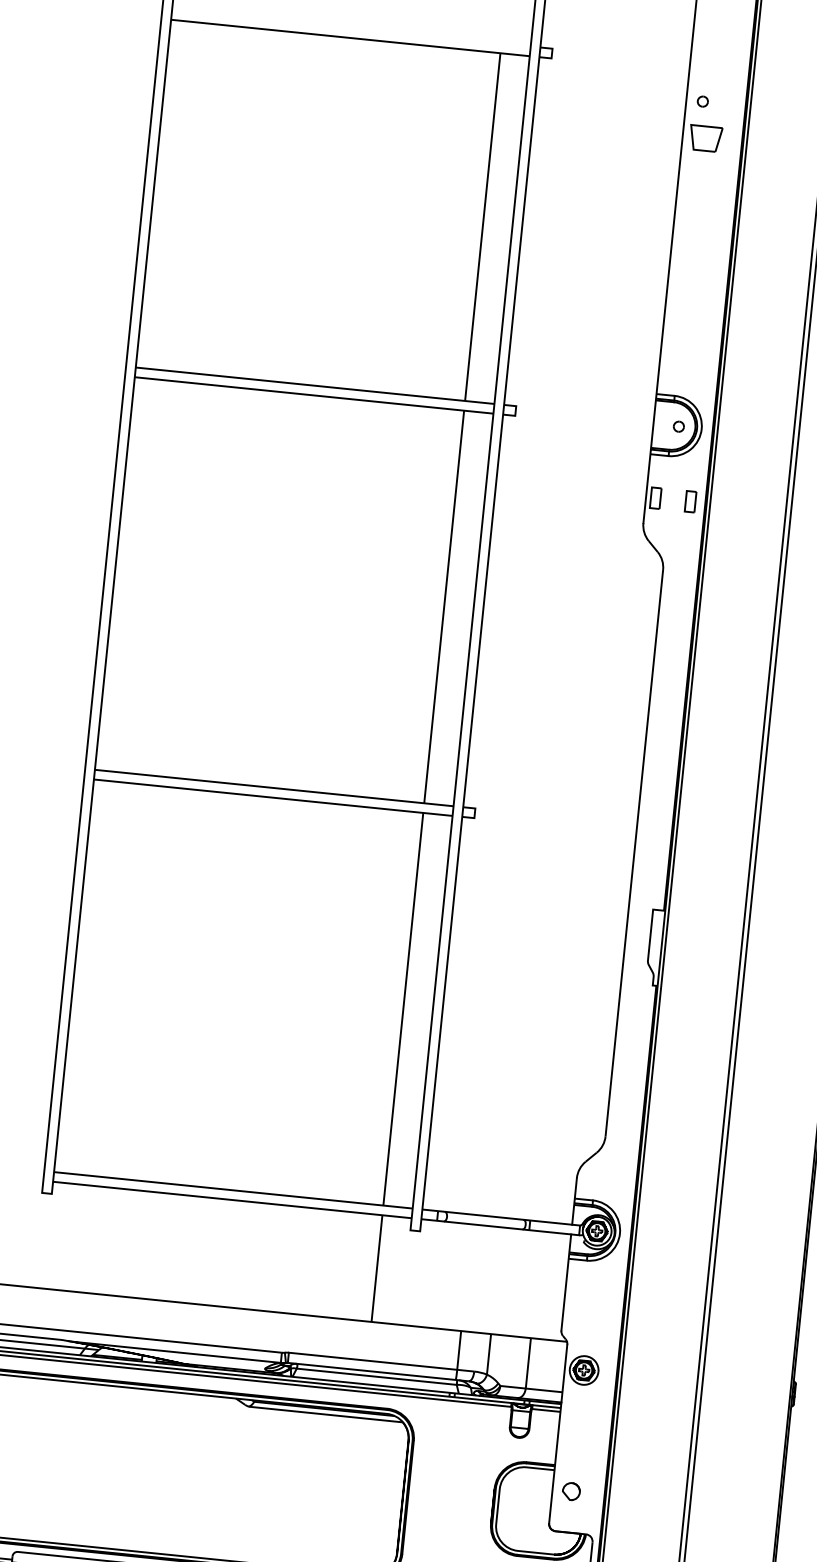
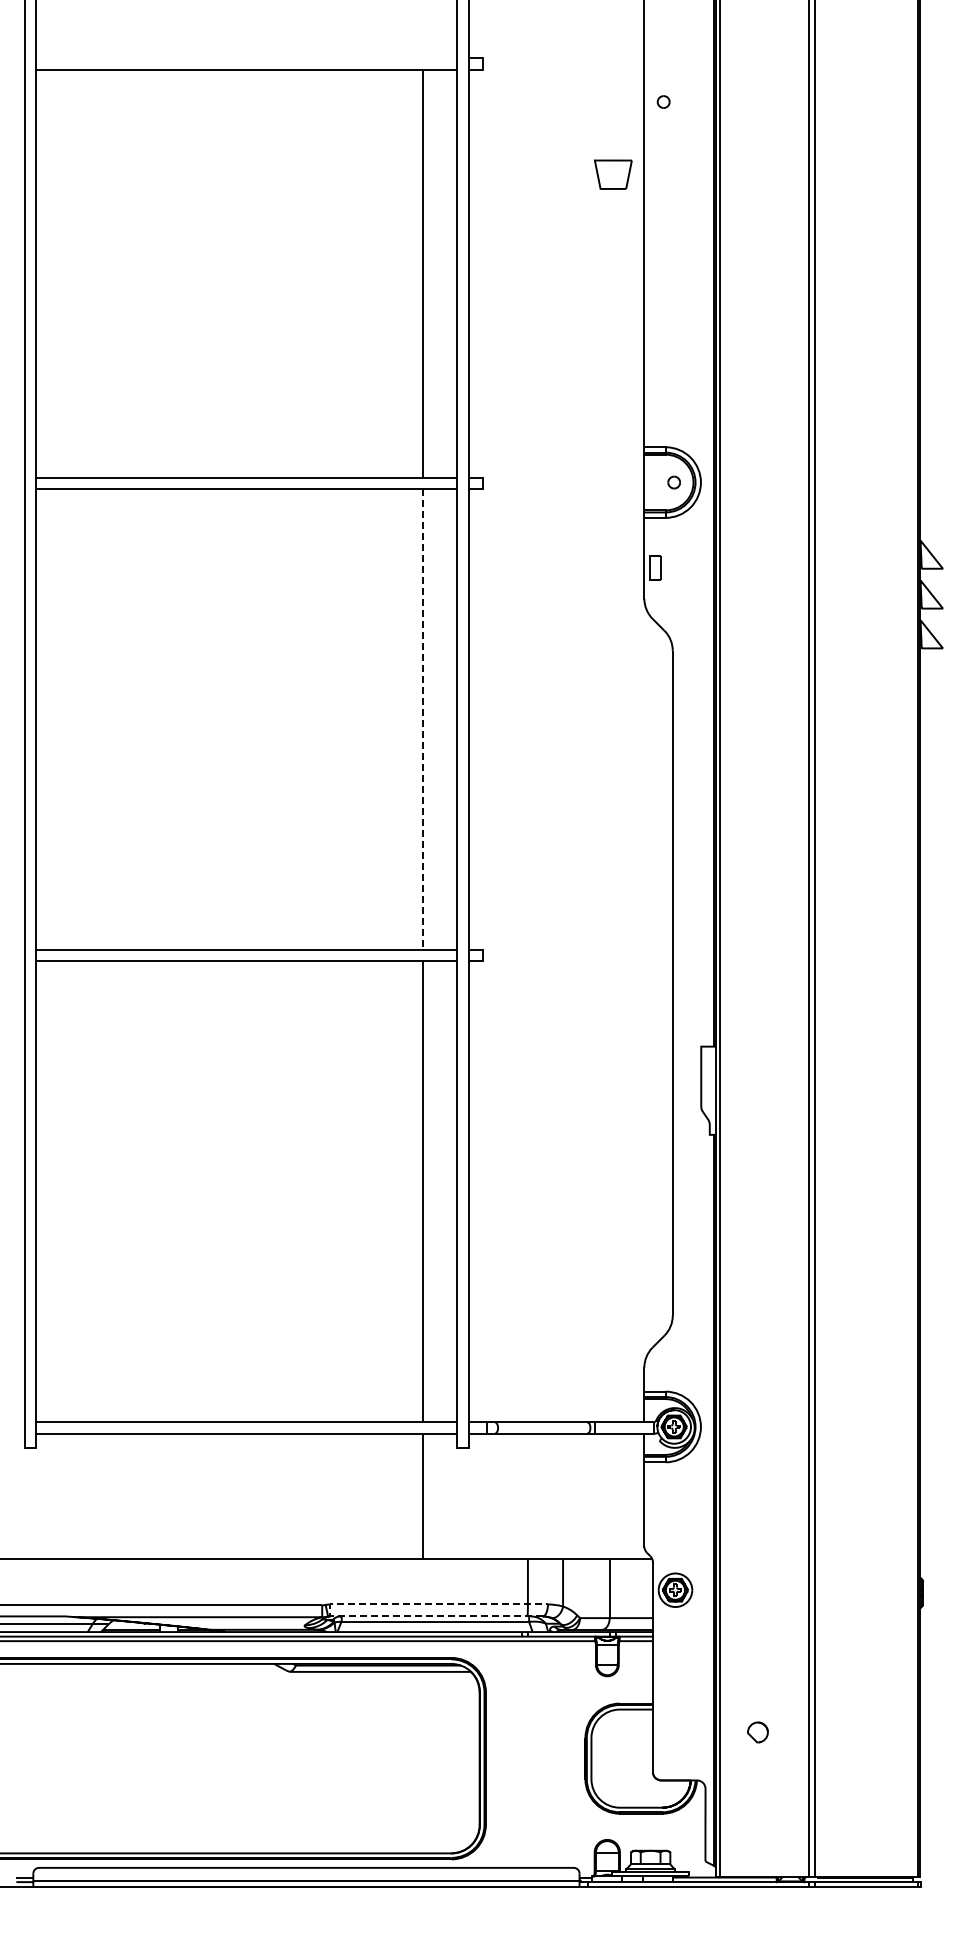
part: (705, 138) -> (613, 174), moved
part: (690, 501) -> (696, 567), removed
line: (443, 607) -> (422, 720), solid -> dashed
line: (288, 1355) -> (330, 1607), solid -> dashed
part: (571, 1491) -> (757, 1732), moved

